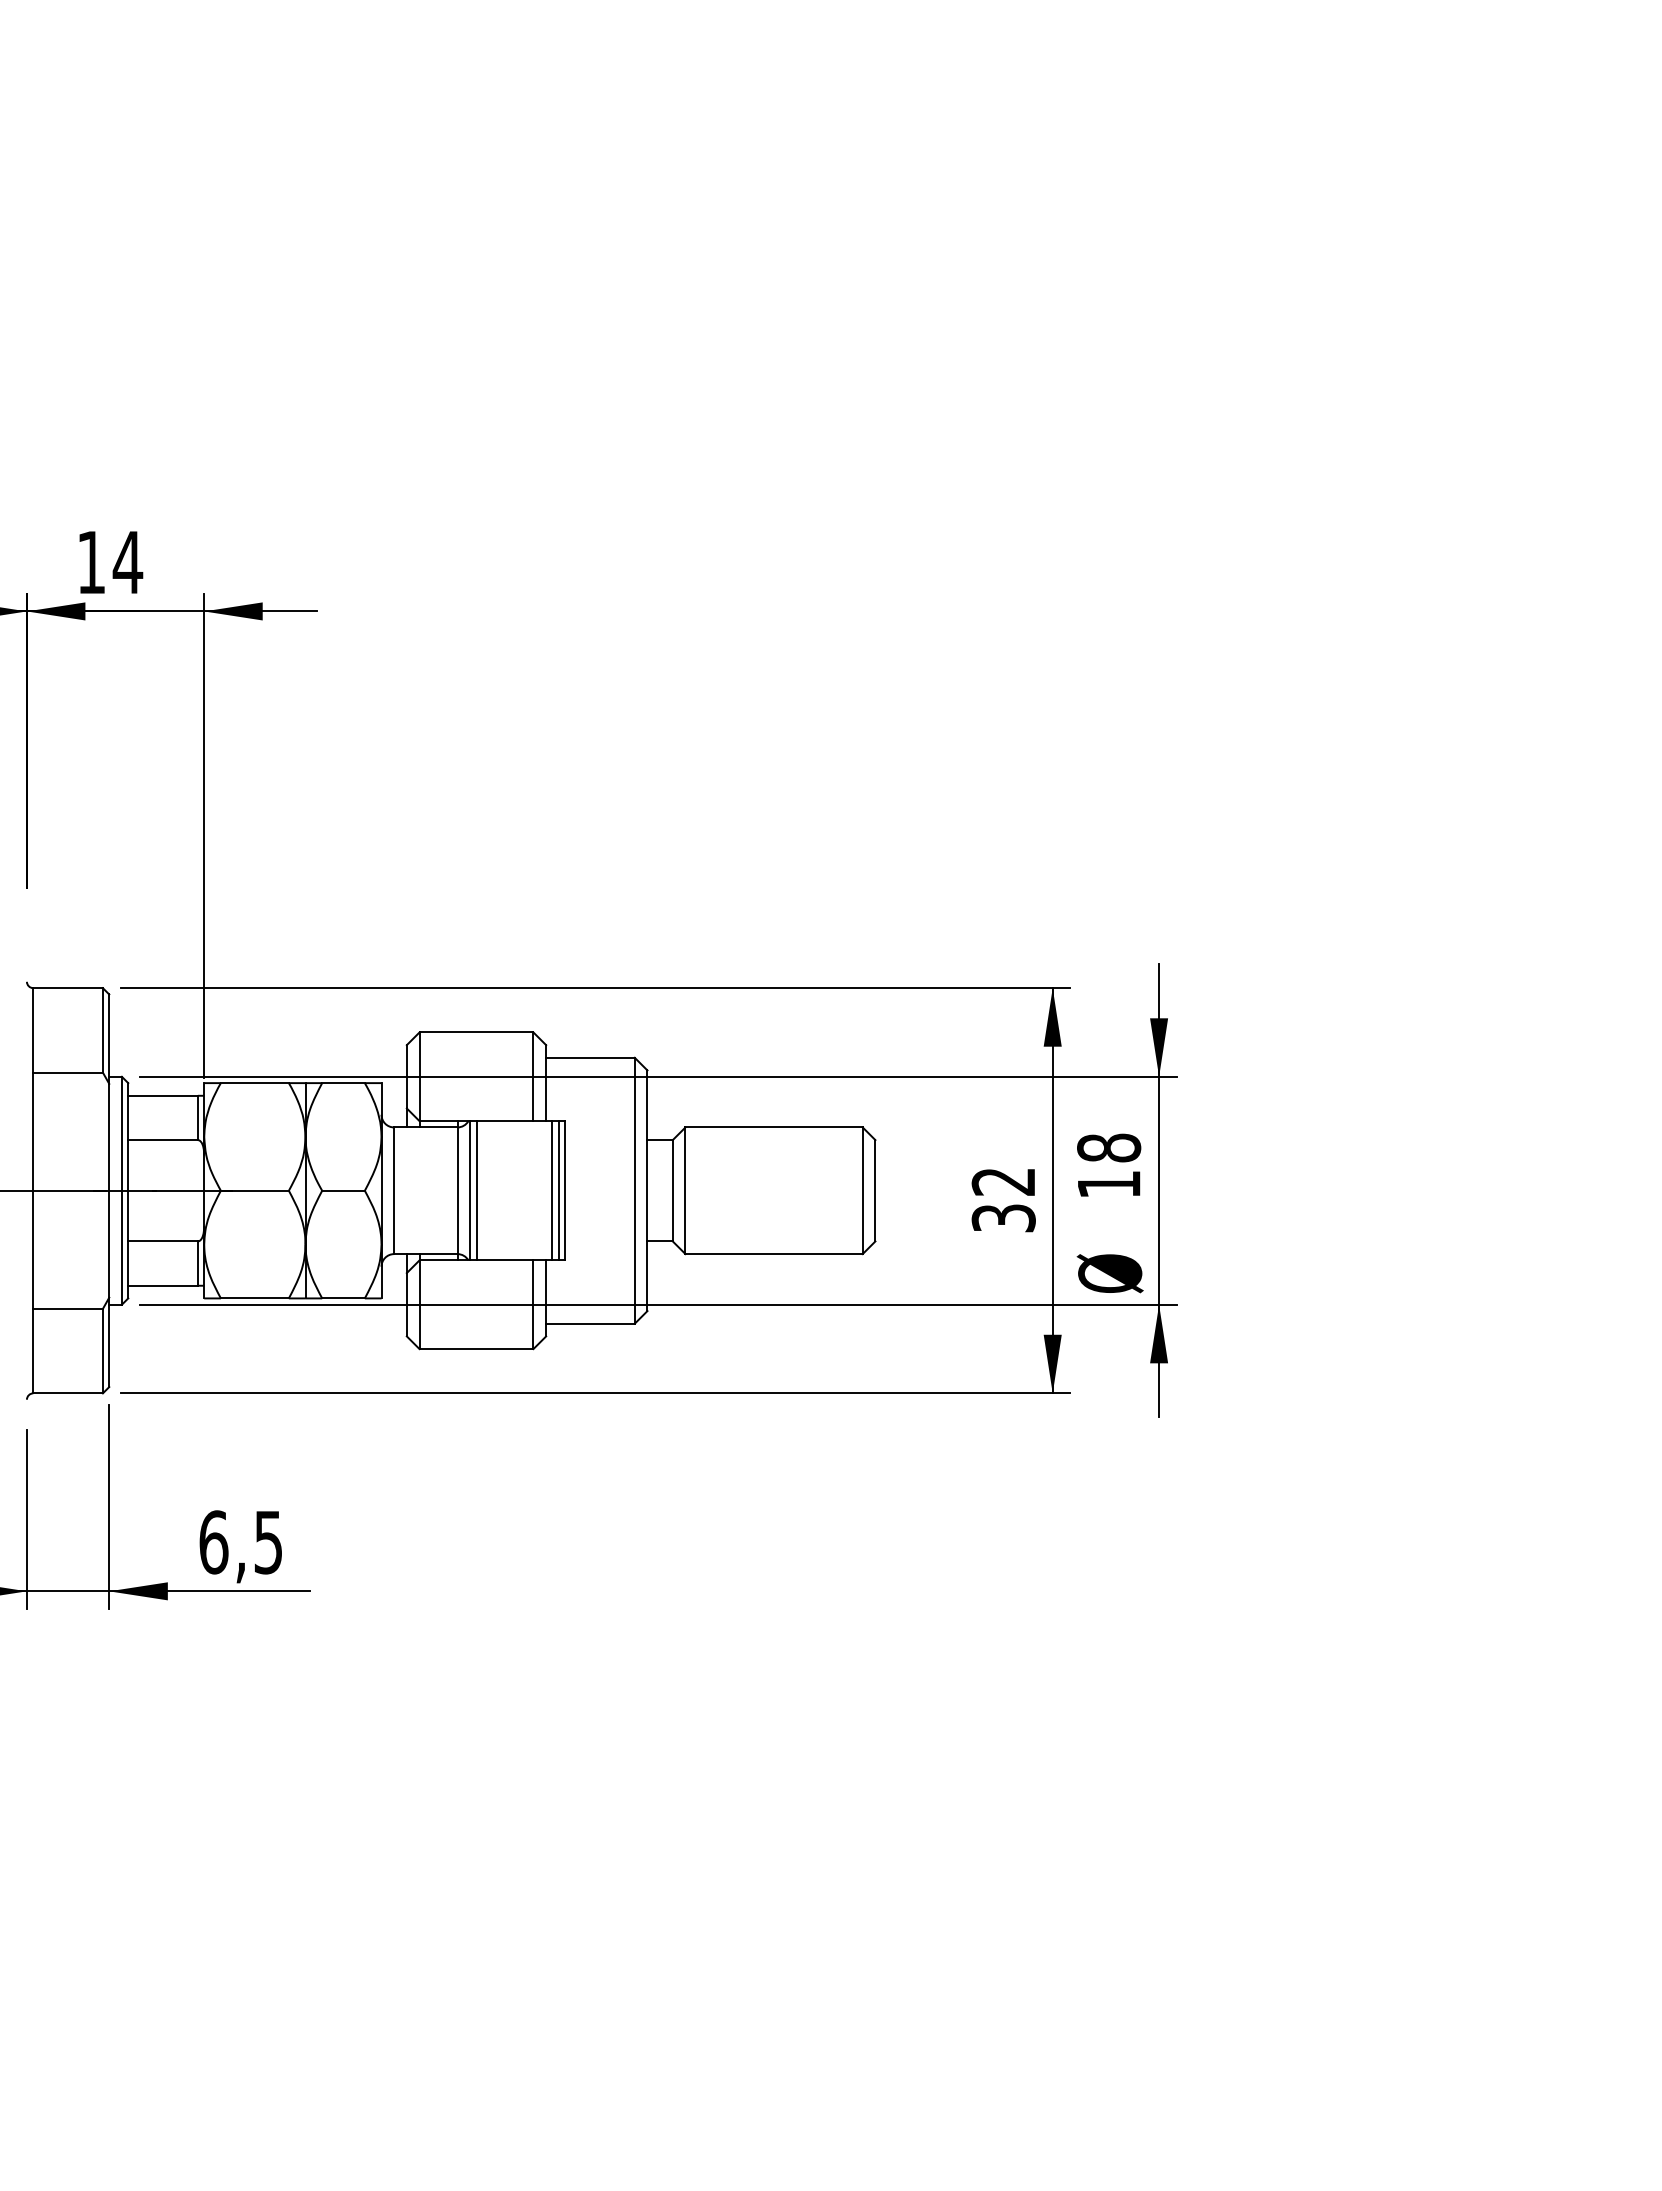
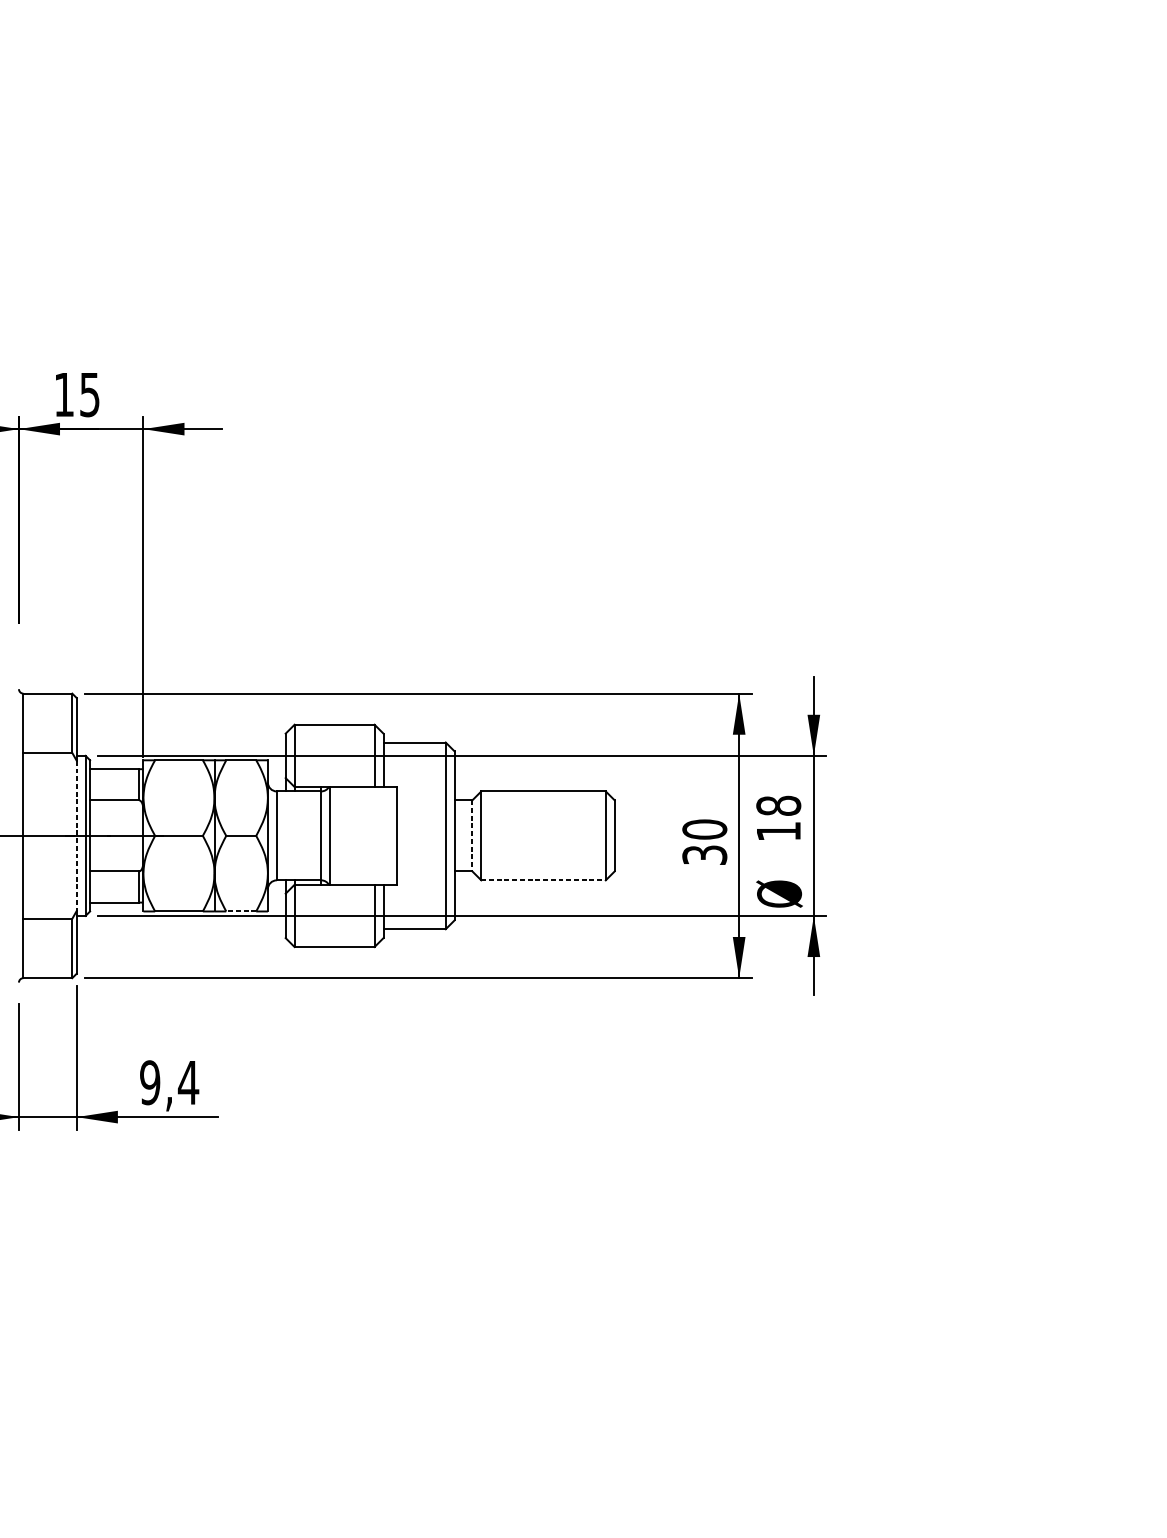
text: (127, 562) -> (89, 394), 14 -> 15
text: (1003, 1181) -> (704, 829), 32 -> 30
line: (109, 1190) -> (76, 835), solid -> dashed
line: (476, 1190) -> (334, 835), removed
line: (552, 1190) -> (387, 835), removed
line: (558, 1190) -> (392, 835), removed
line: (672, 1190) -> (472, 835), solid -> dashed
line: (774, 1254) -> (543, 880), solid -> dashed
line: (343, 1298) -> (241, 911), solid -> dashed
text: (241, 1542) -> (169, 1082), 6,5 -> 9,4

